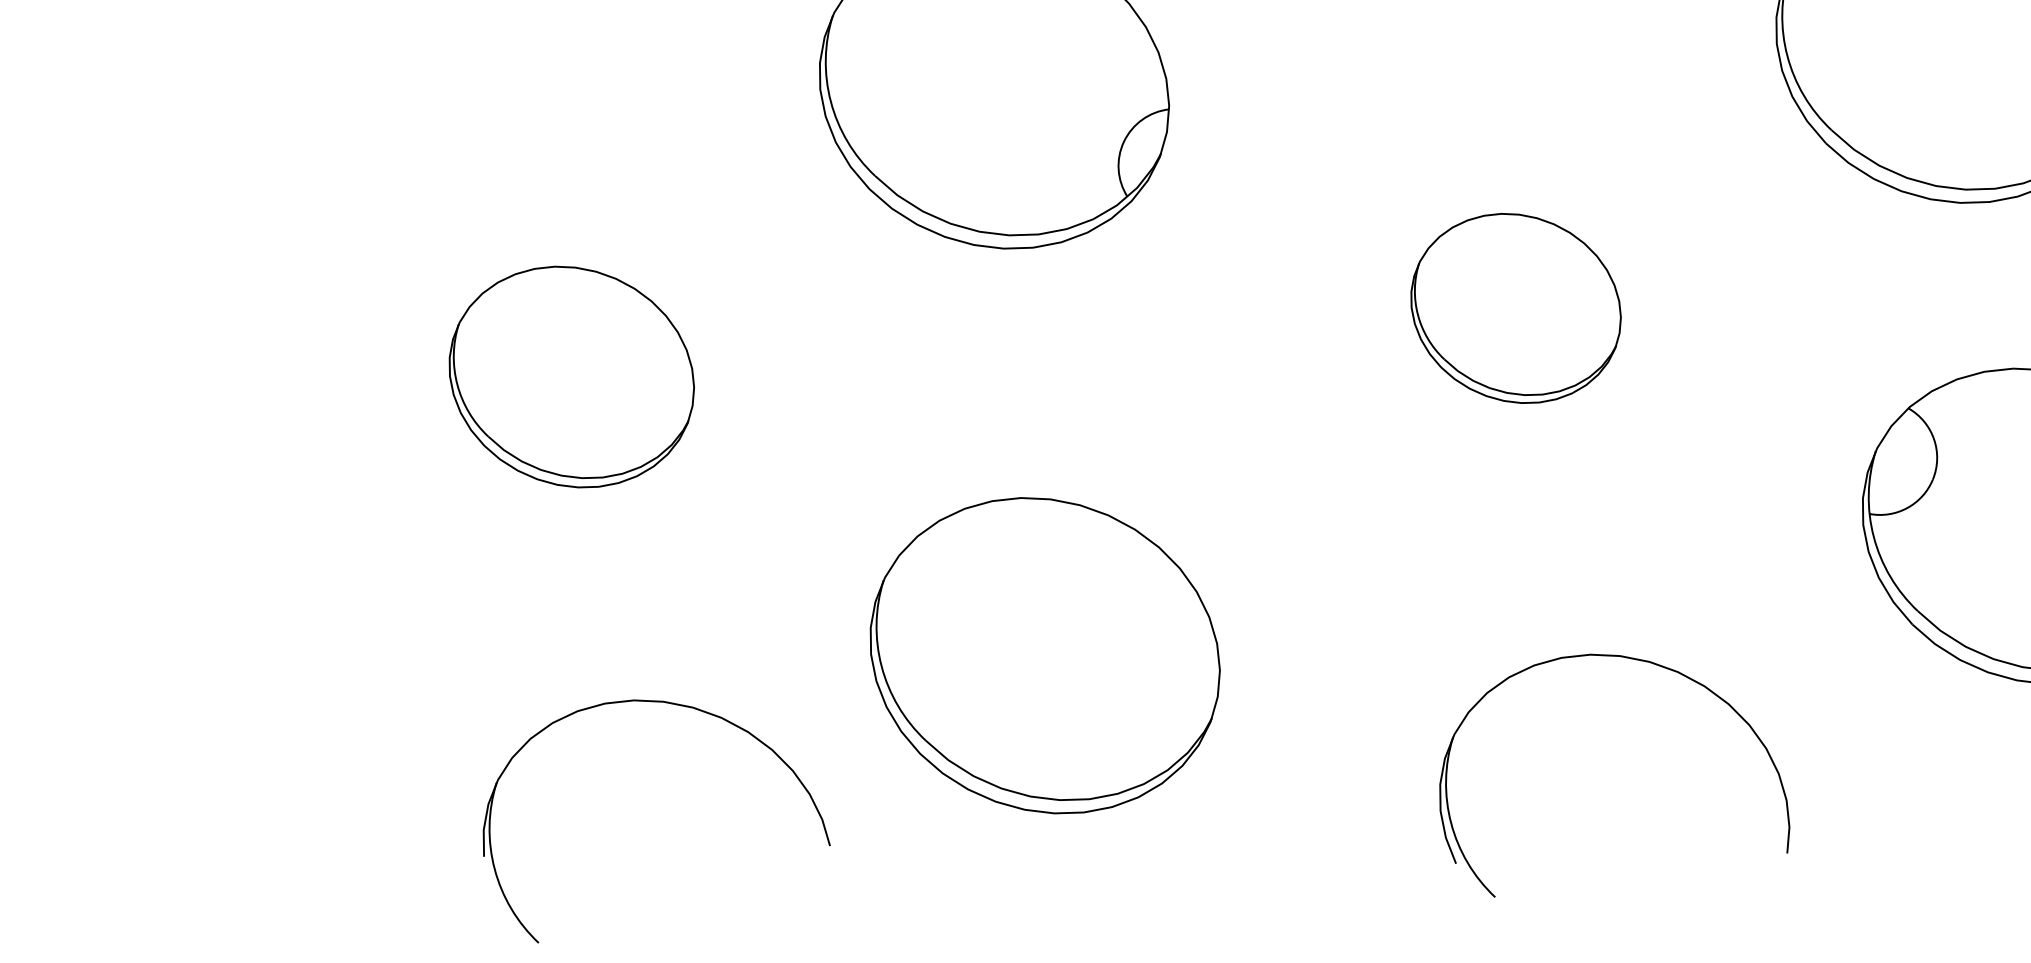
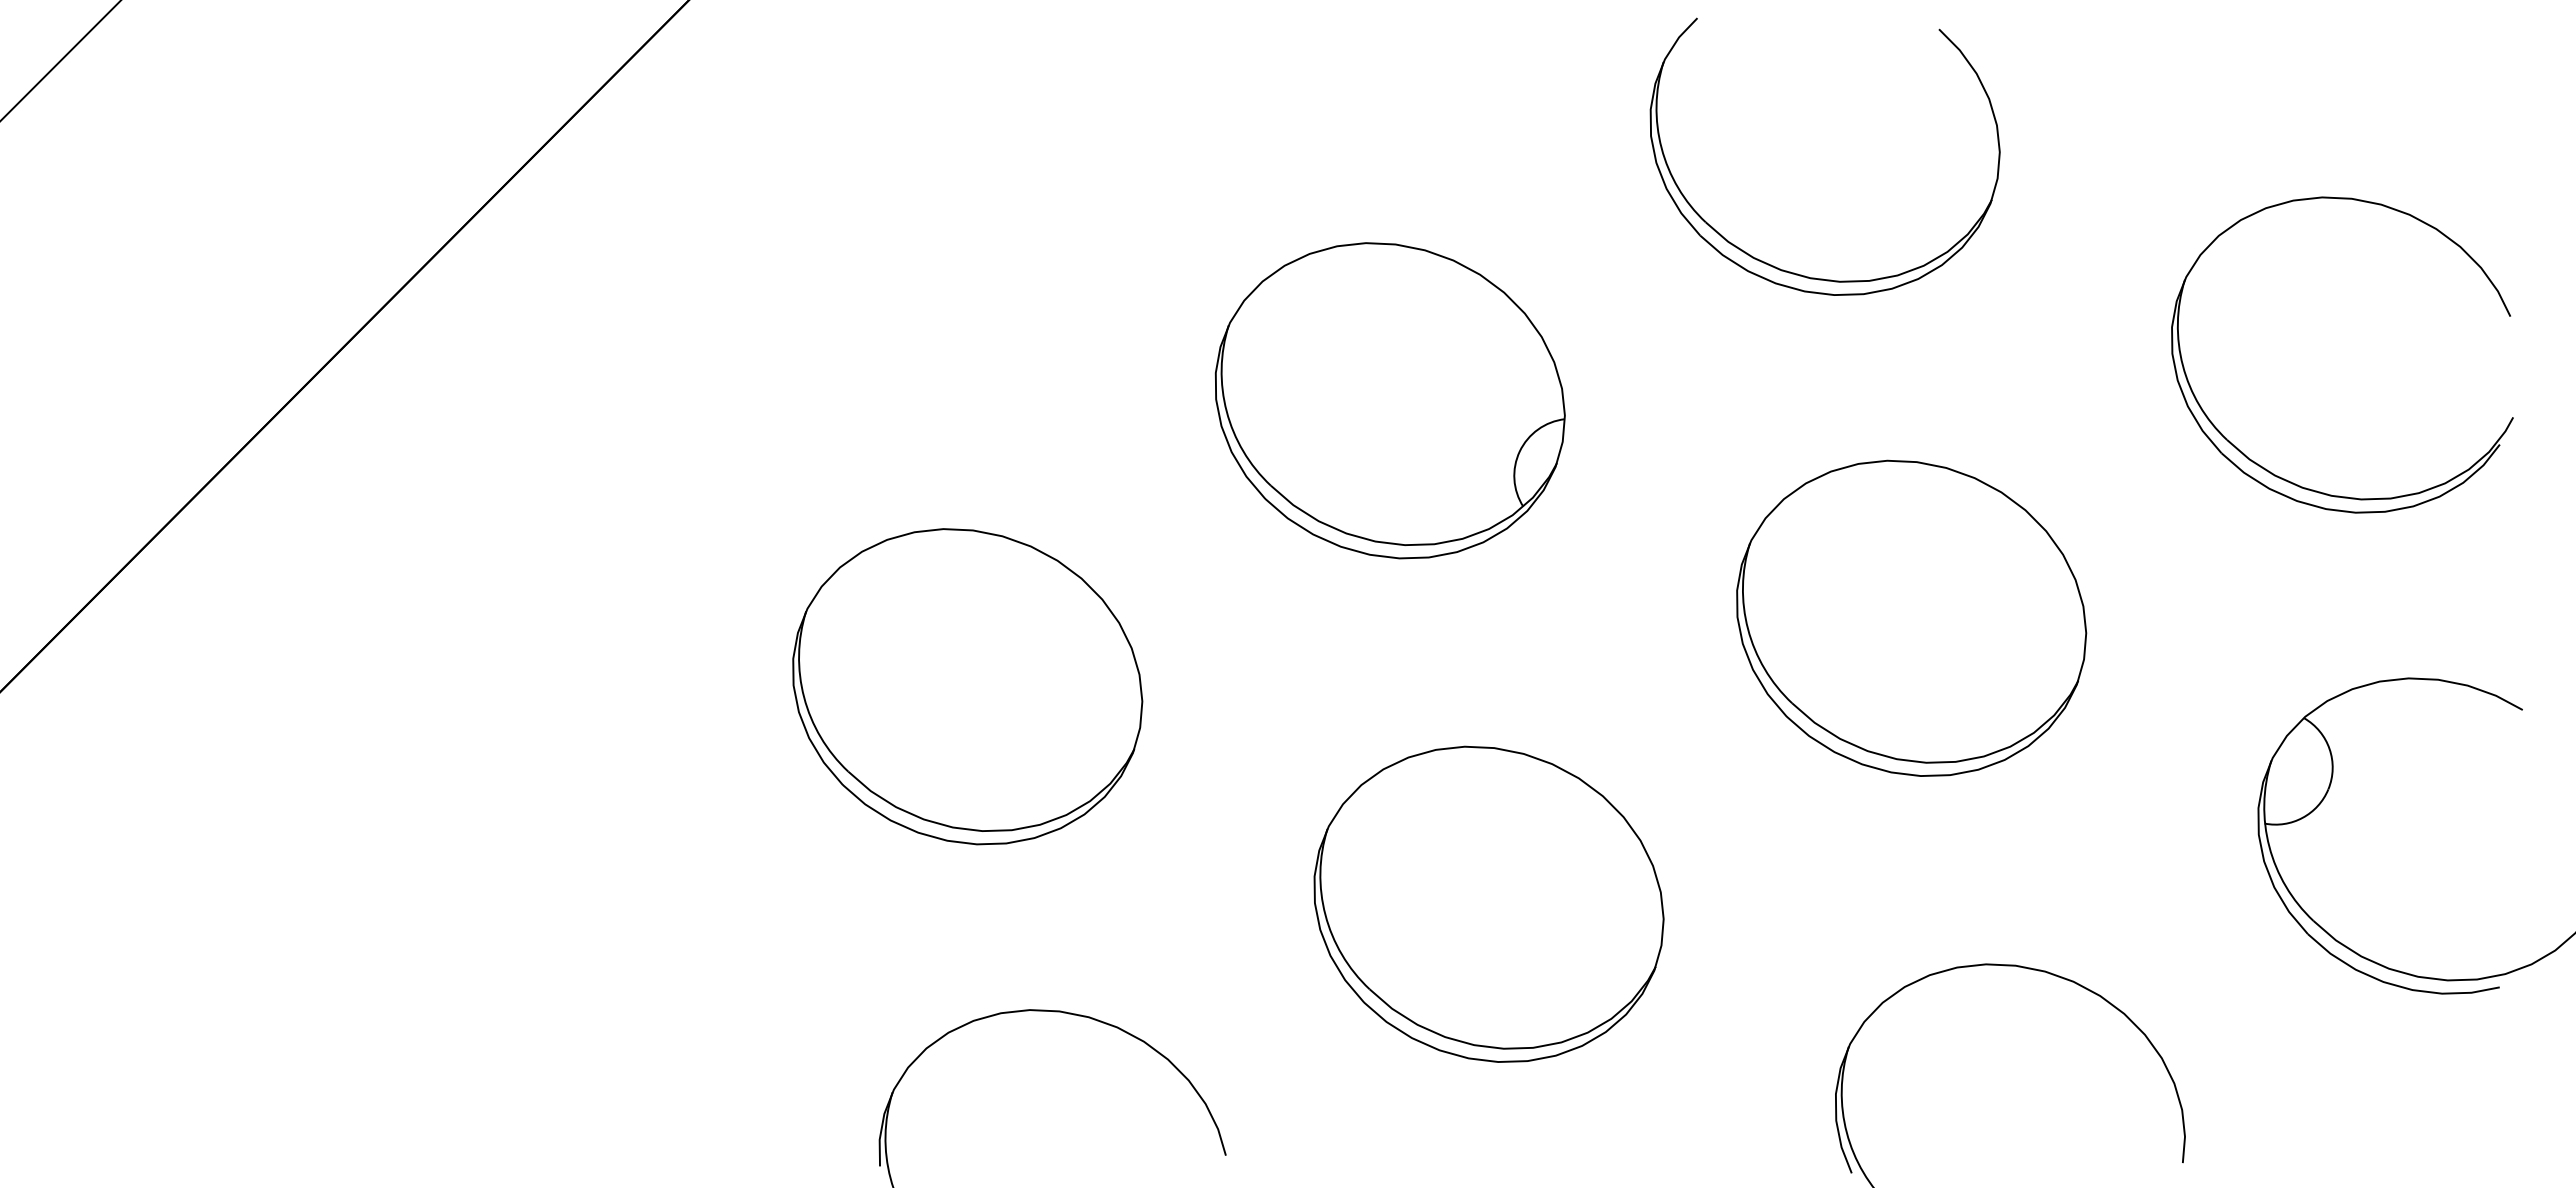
part: (1515, 307) -> (1911, 617), size x1.67
part: (571, 376) -> (967, 686), size x1.43
part: (1044, 654) -> (1488, 903), moved

